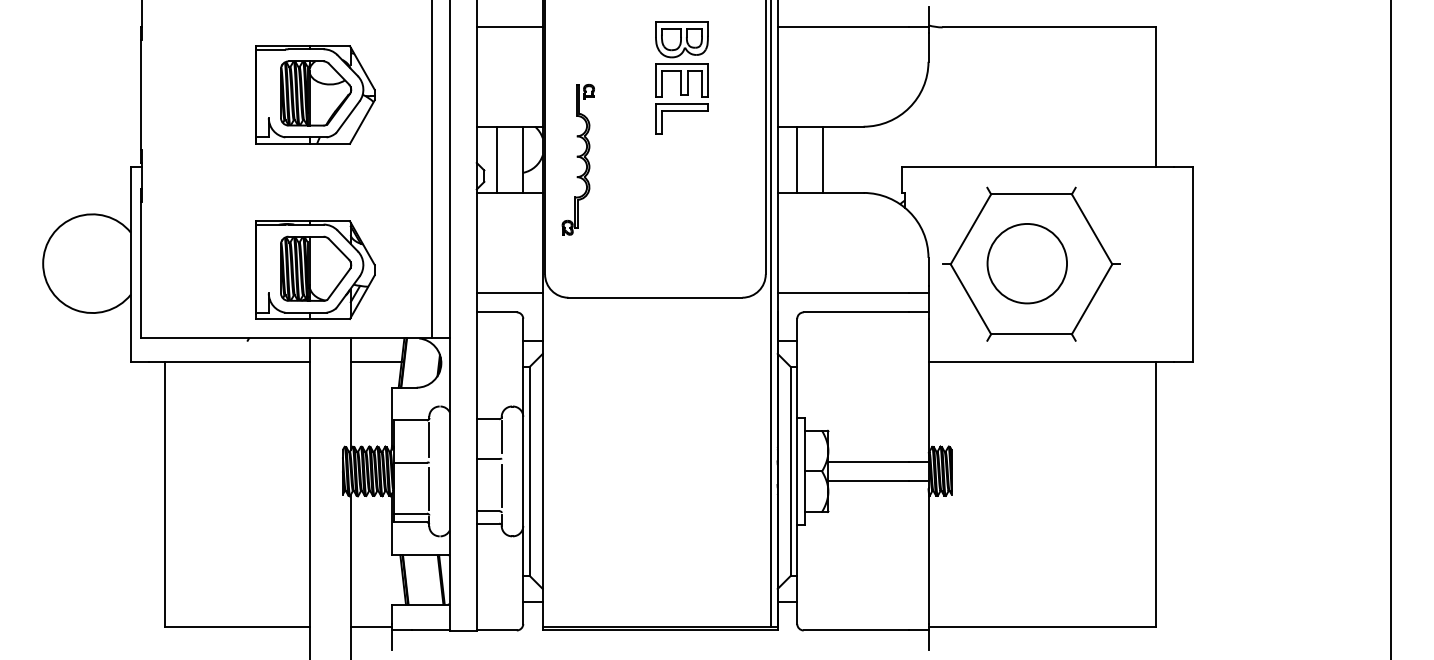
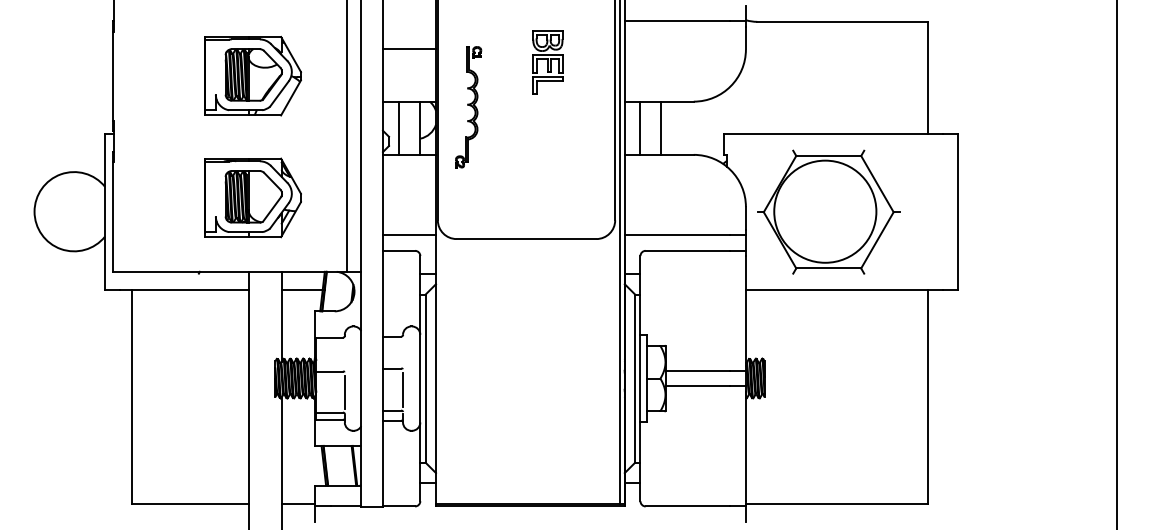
line: (509, 26) -> (409, 49), moved
part: (681, 77) -> (547, 62), size x0.7
part: (578, 160) -> (468, 107), moved
circle: (1027, 263) -> (825, 211), size x1.6
part: (314, 269) -> (252, 197), moved
line: (502, 437) -> (403, 351), removed
line: (428, 440) -> (344, 353), removed

